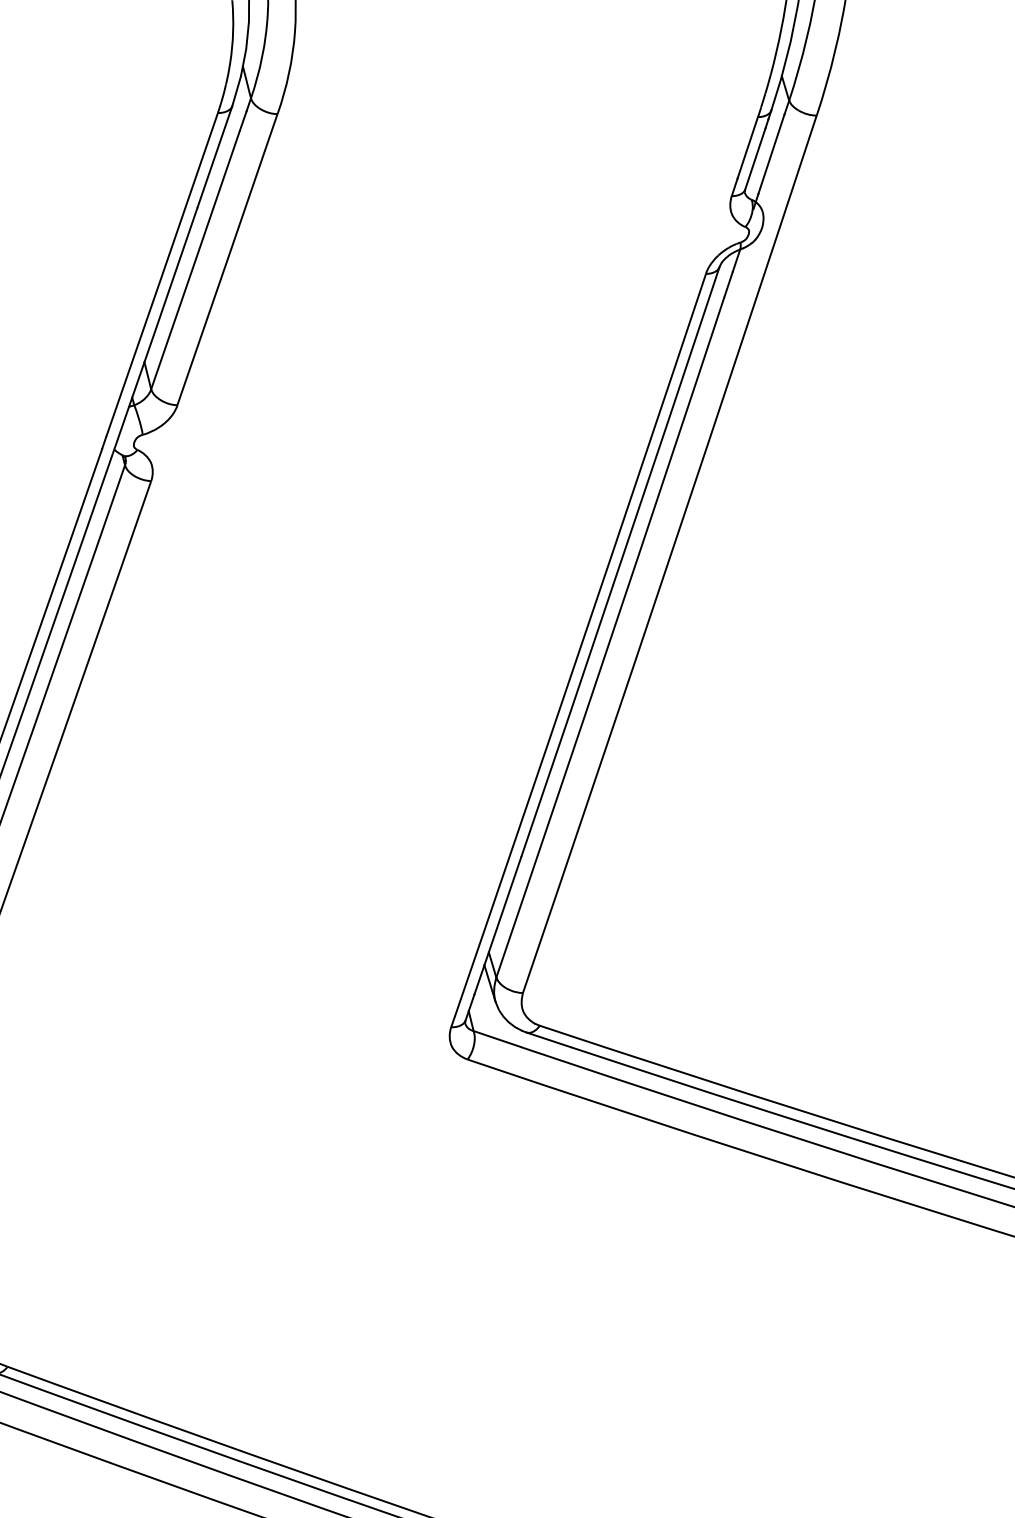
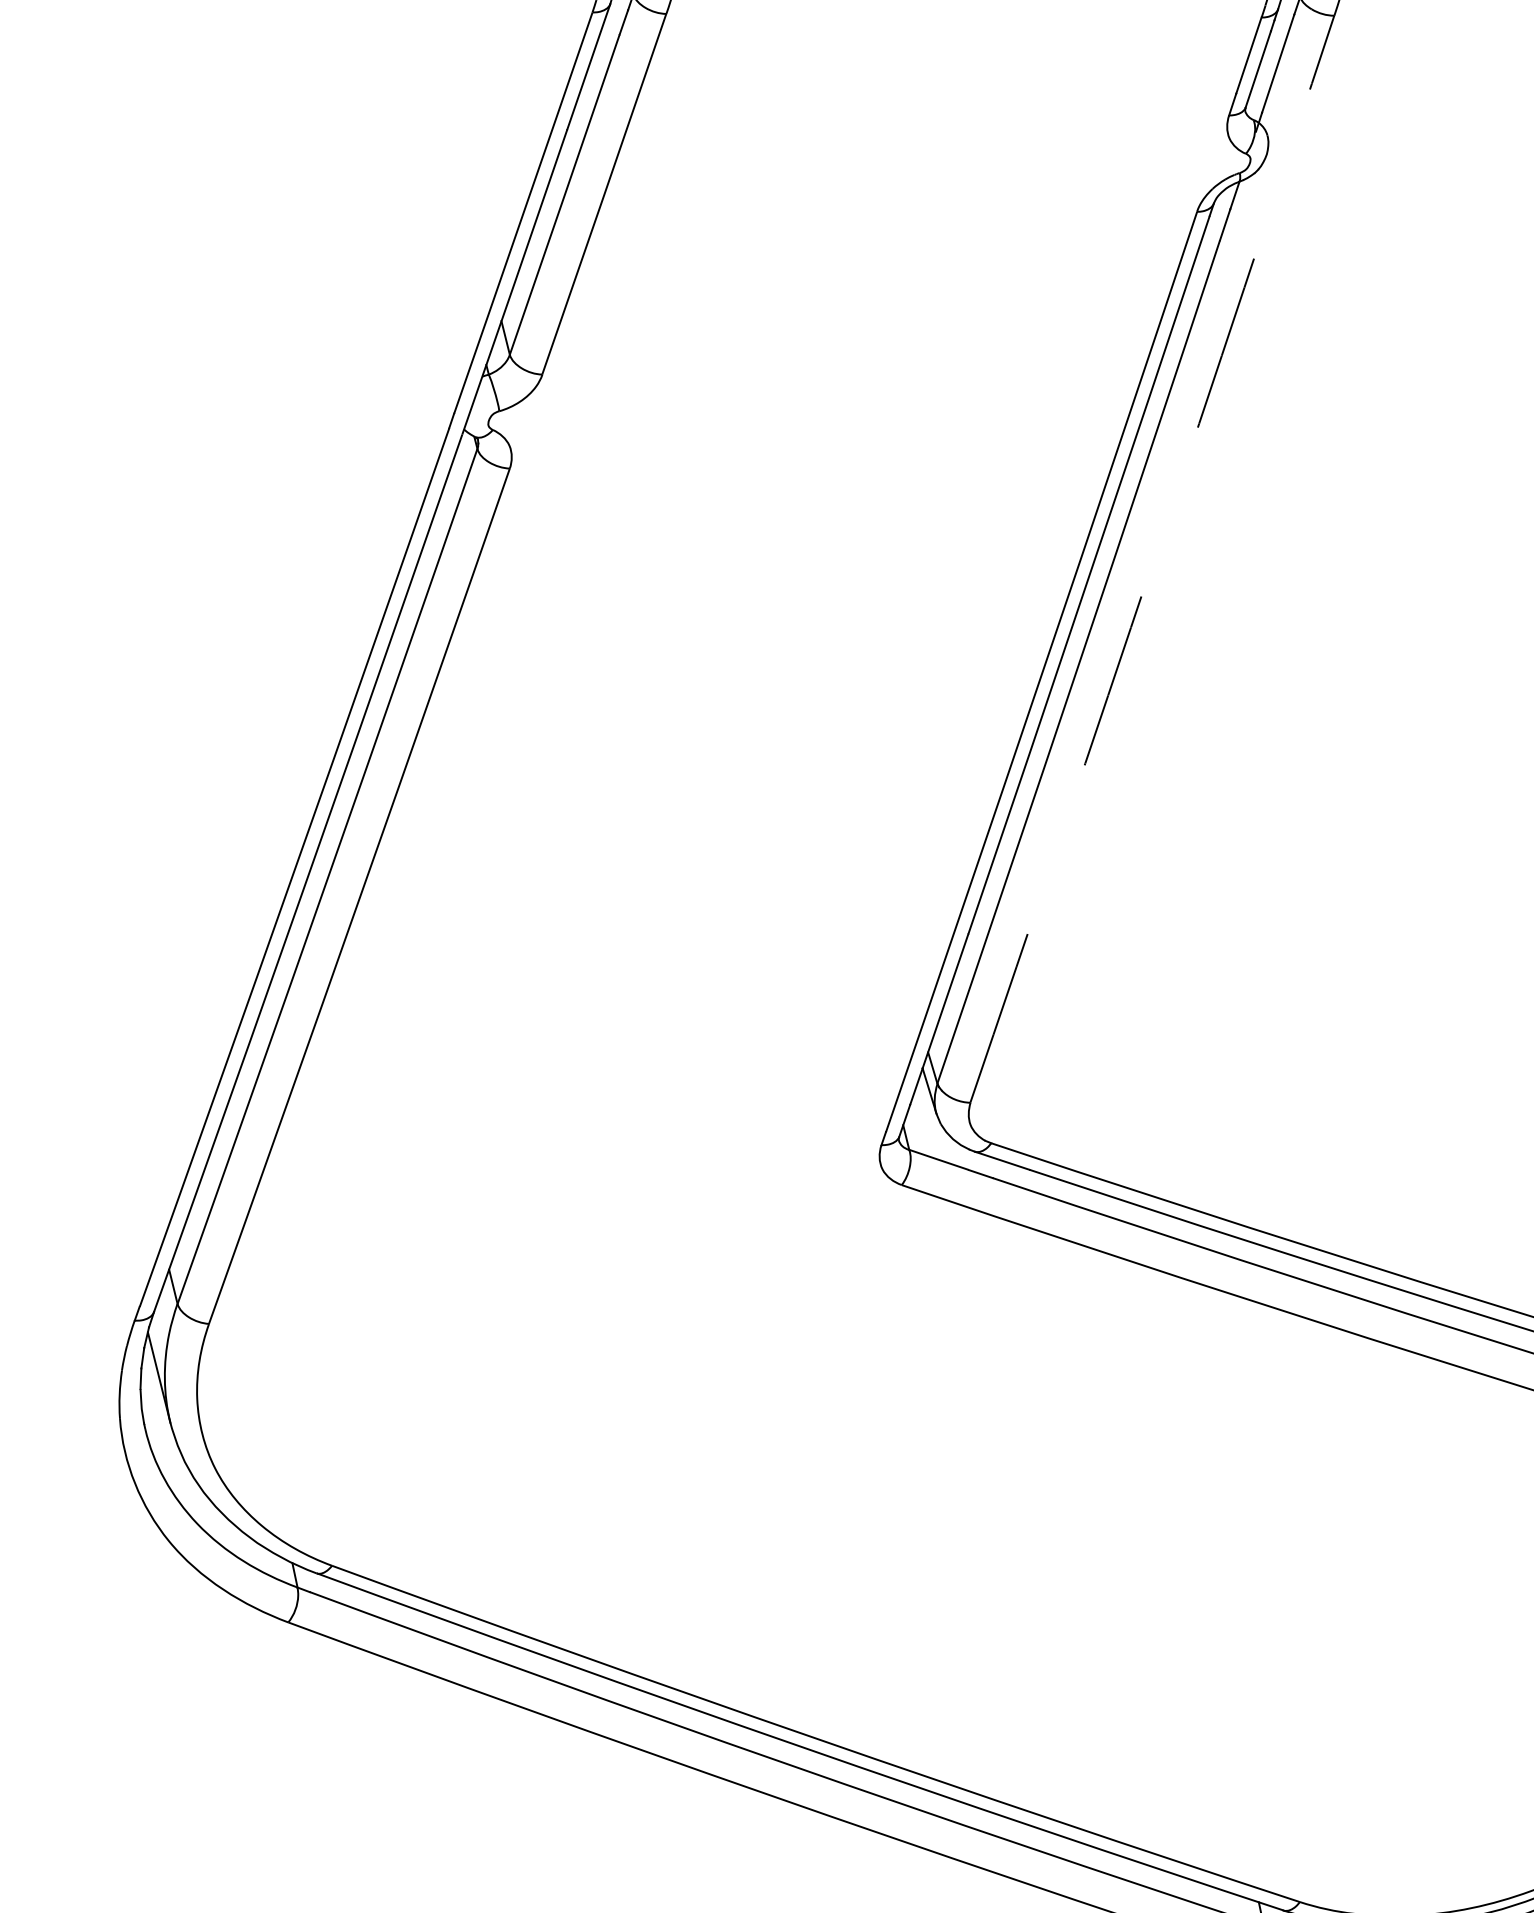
arc: (670, 554) -> (1153, 559), solid -> dashed

